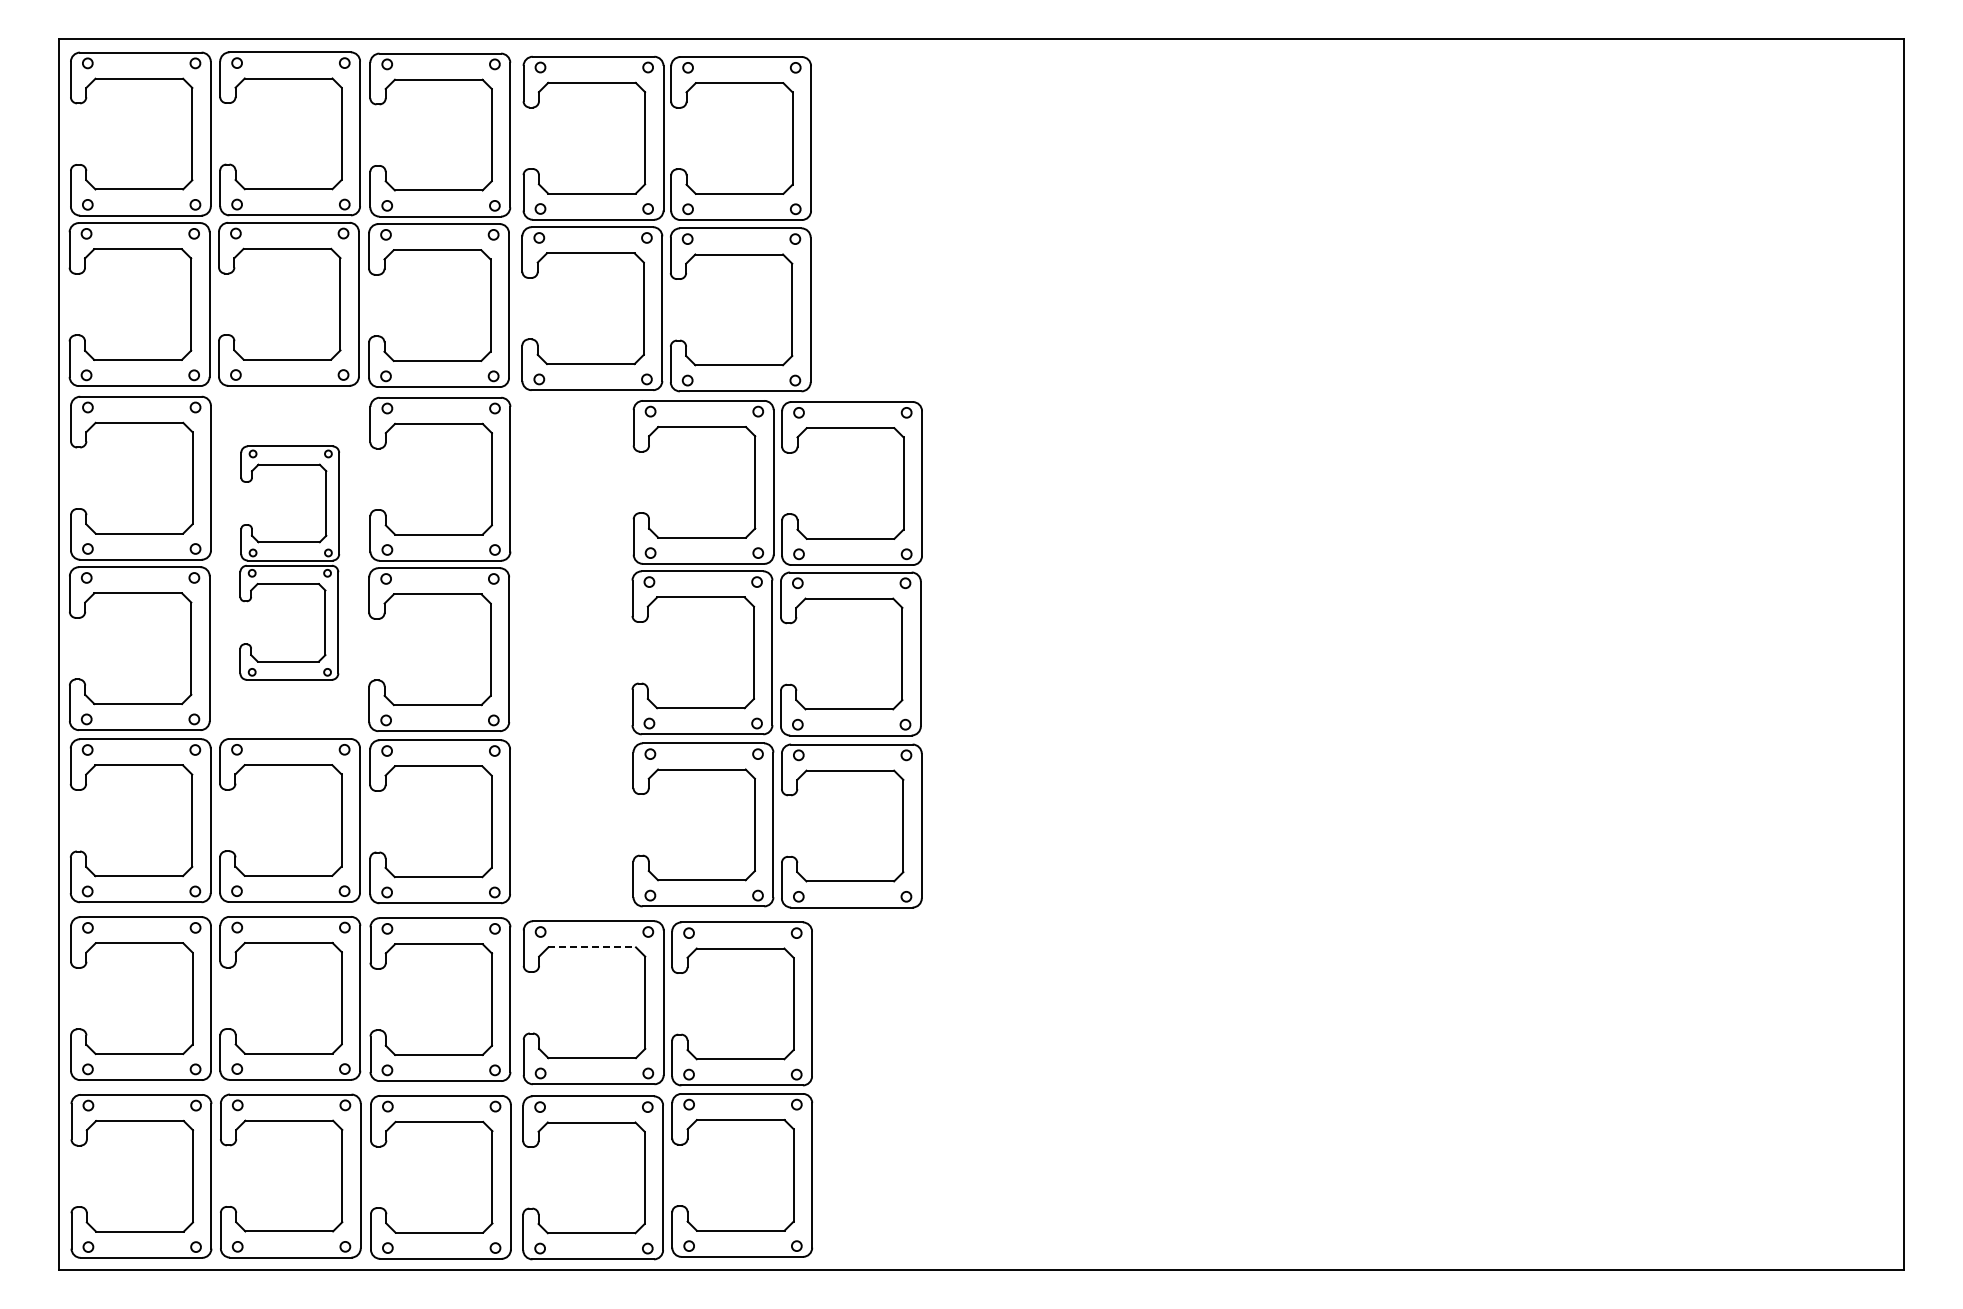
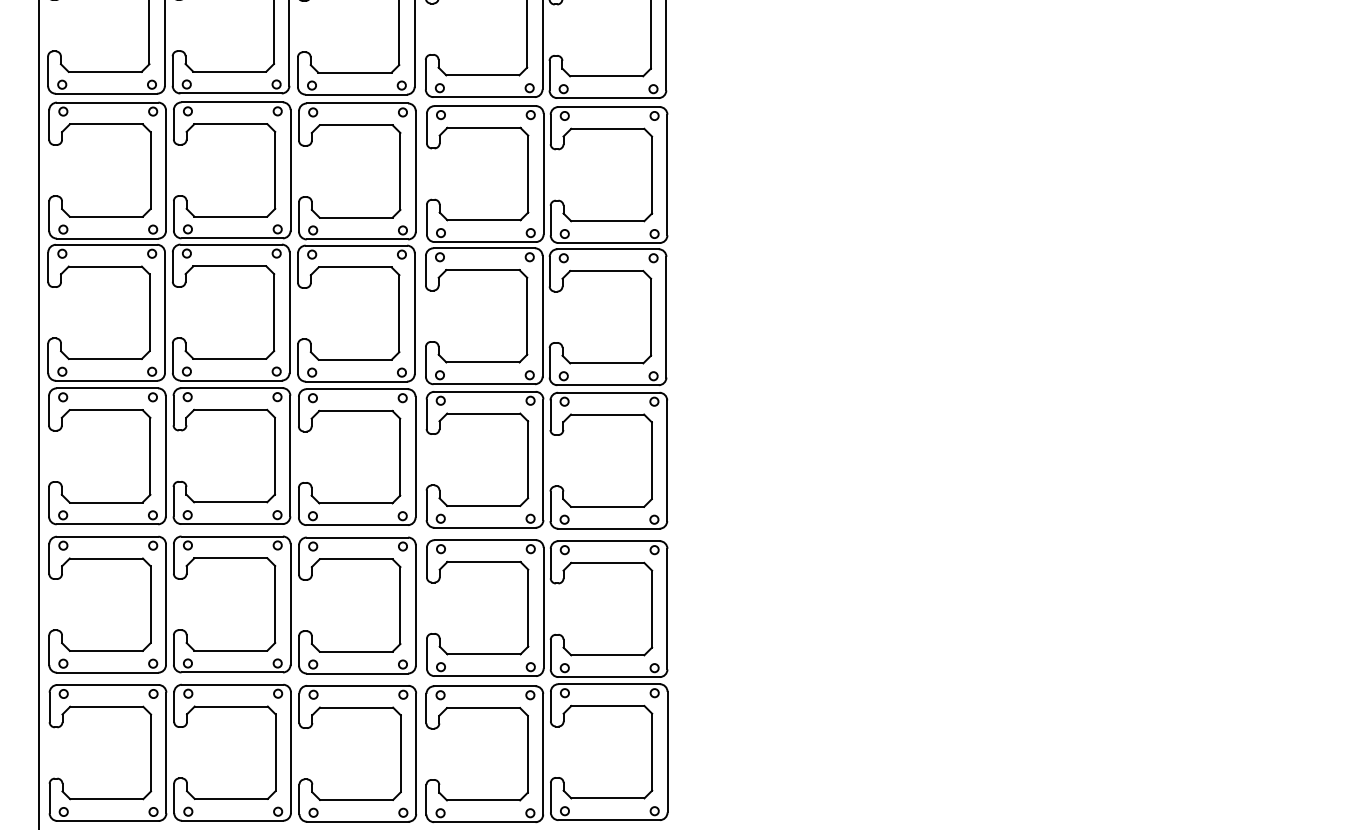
part: (289, 562) -> (231, 240), size x1.43
part: (776, 654) -> (546, 317), moved
line: (592, 947) -> (484, 562), dashed -> solid

